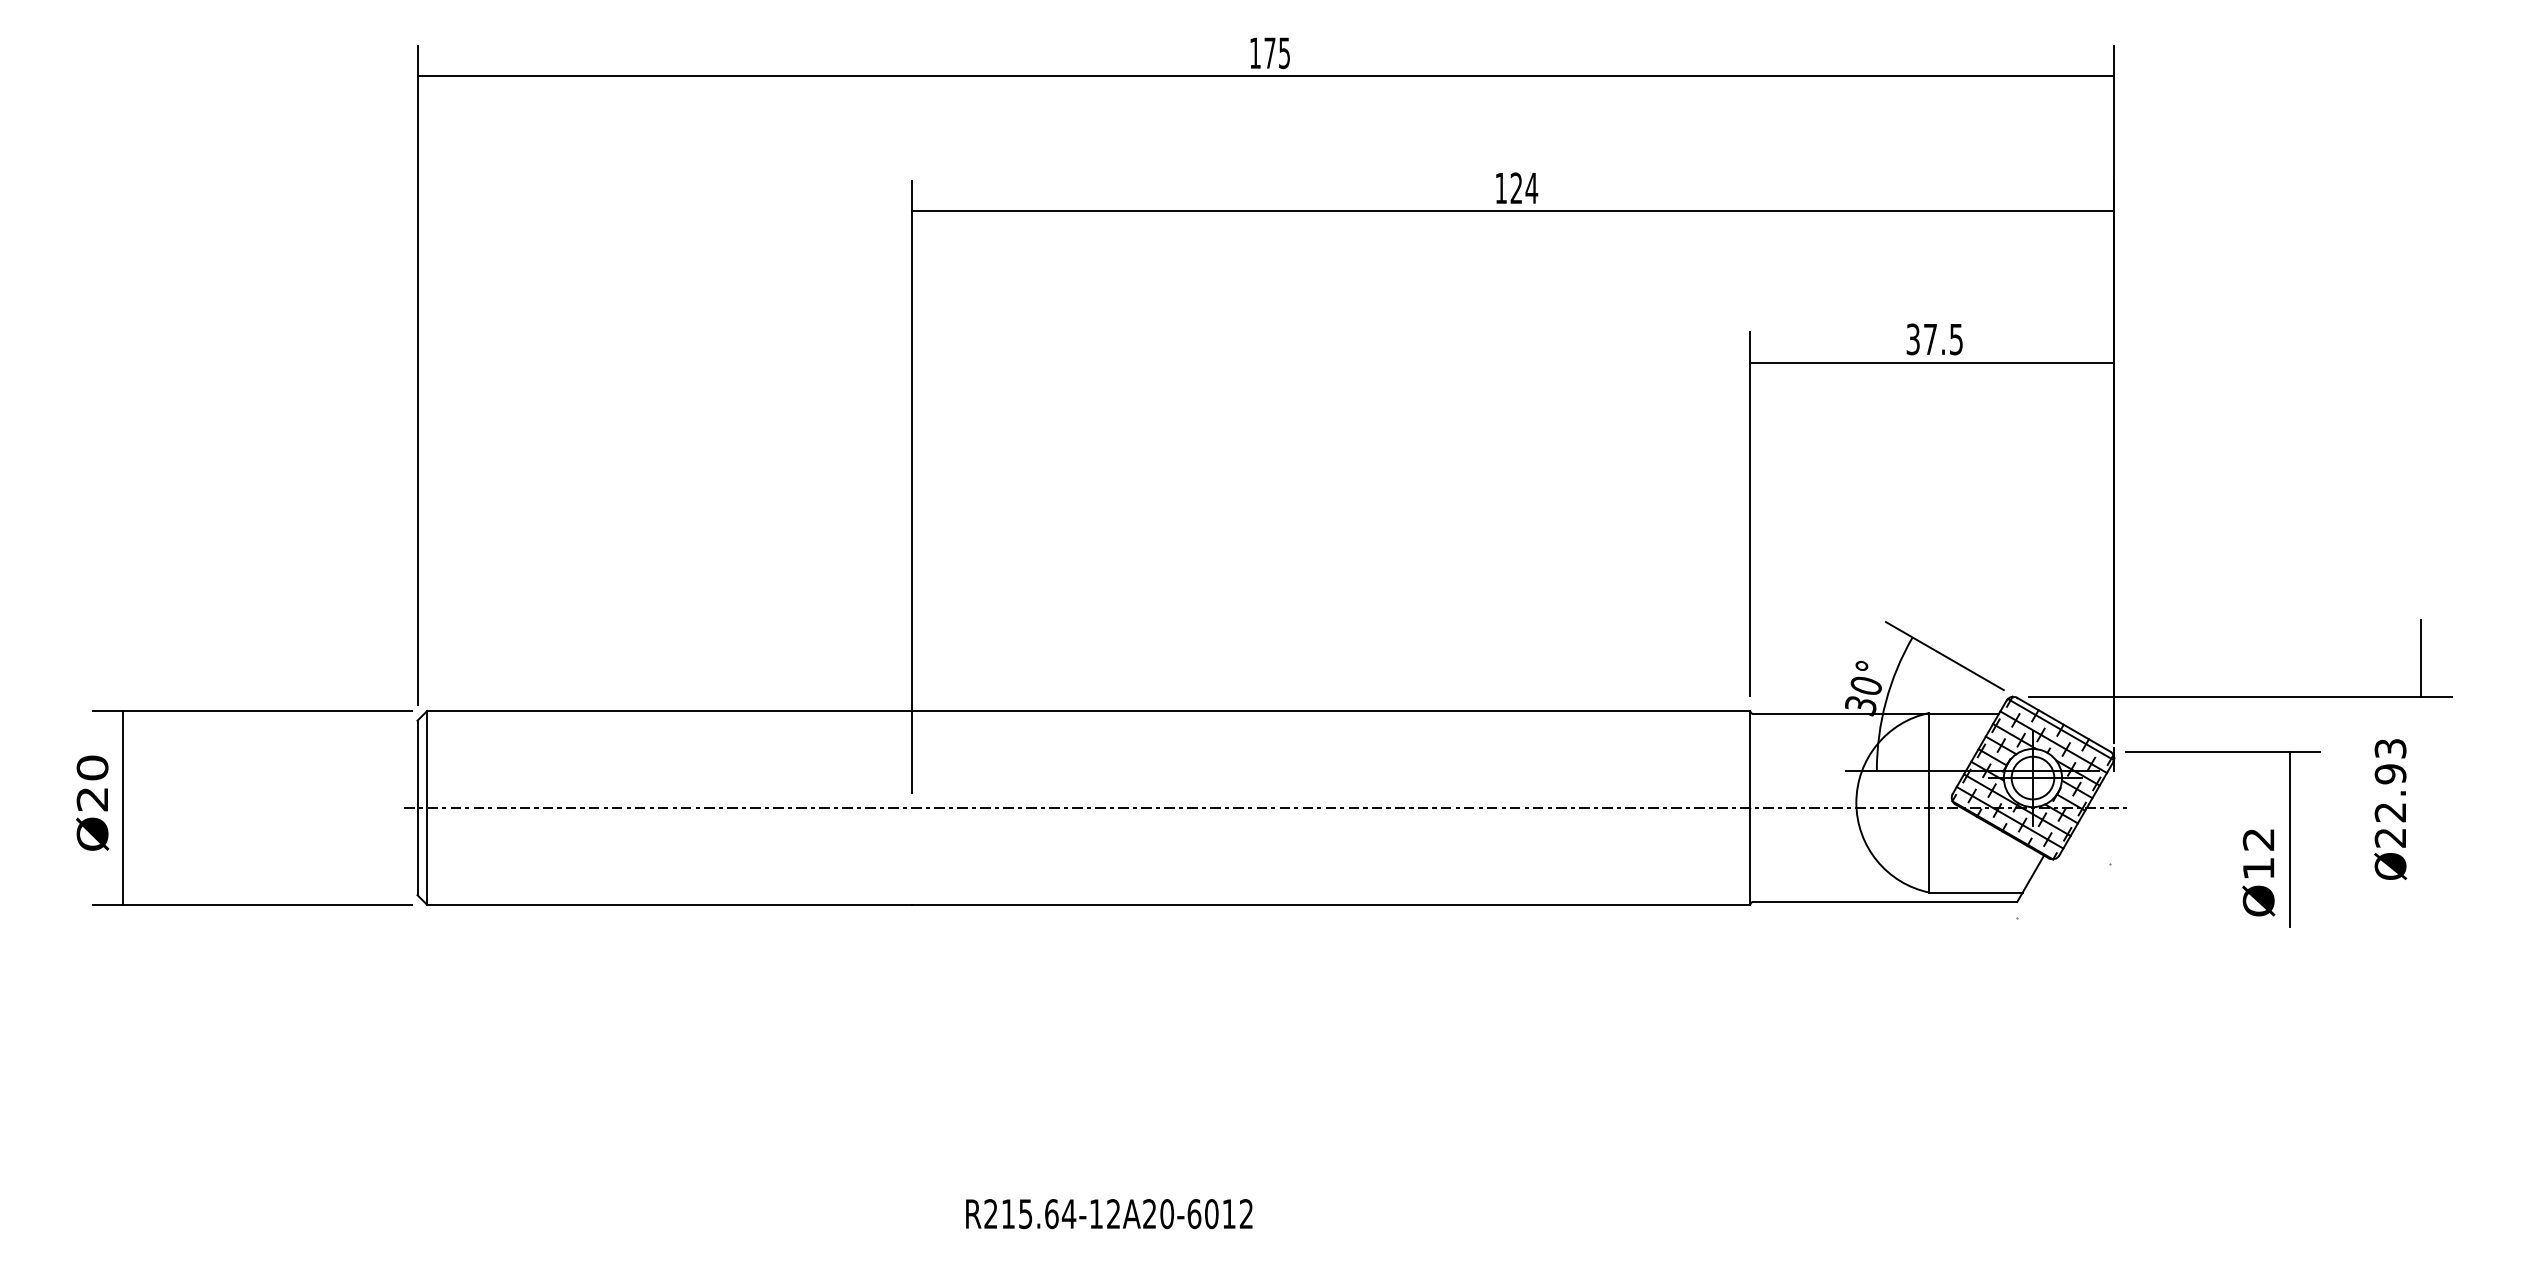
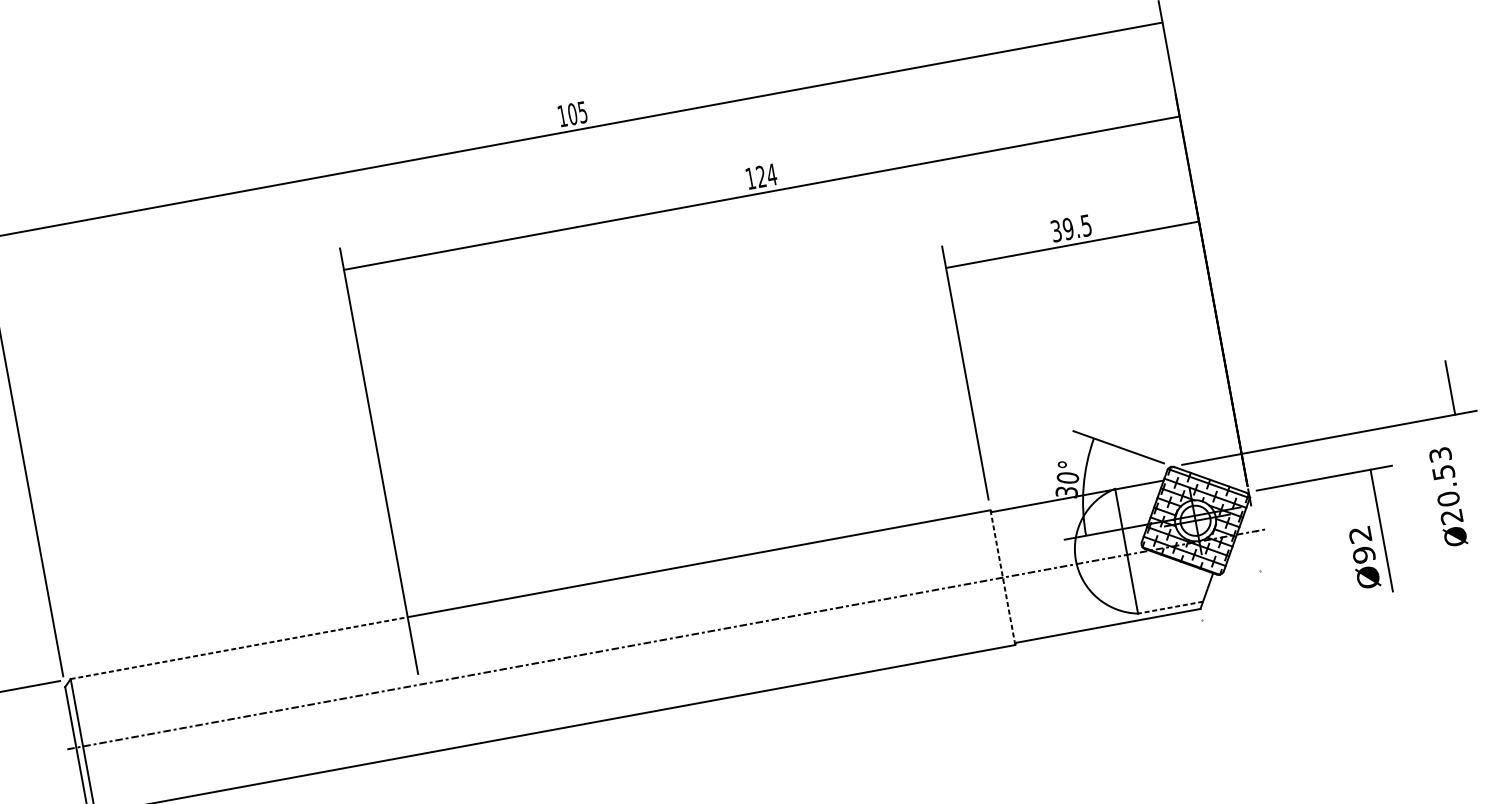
text: (1269, 53) -> (572, 114), 175 -> 105
text: (1930, 339) -> (1068, 229), 37.5 -> 39.5
line: (670, 710) -> (239, 647), solid -> dashed
text: (2390, 793) -> (1446, 485), Ø22.93 -> Ø20.53
line: (1750, 807) -> (1002, 577), solid -> dashed
text: (2258, 868) -> (1363, 554), Ø12 -> Ø92
line: (1975, 892) -> (1170, 607), solid -> dashed

